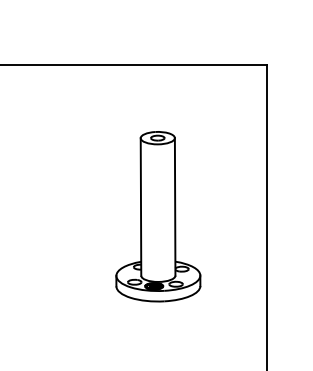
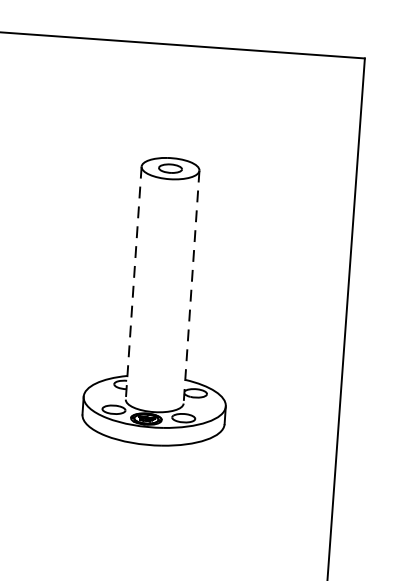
line: (175, 206) -> (192, 286), solid -> dashed
line: (141, 207) -> (134, 284), solid -> dashed

